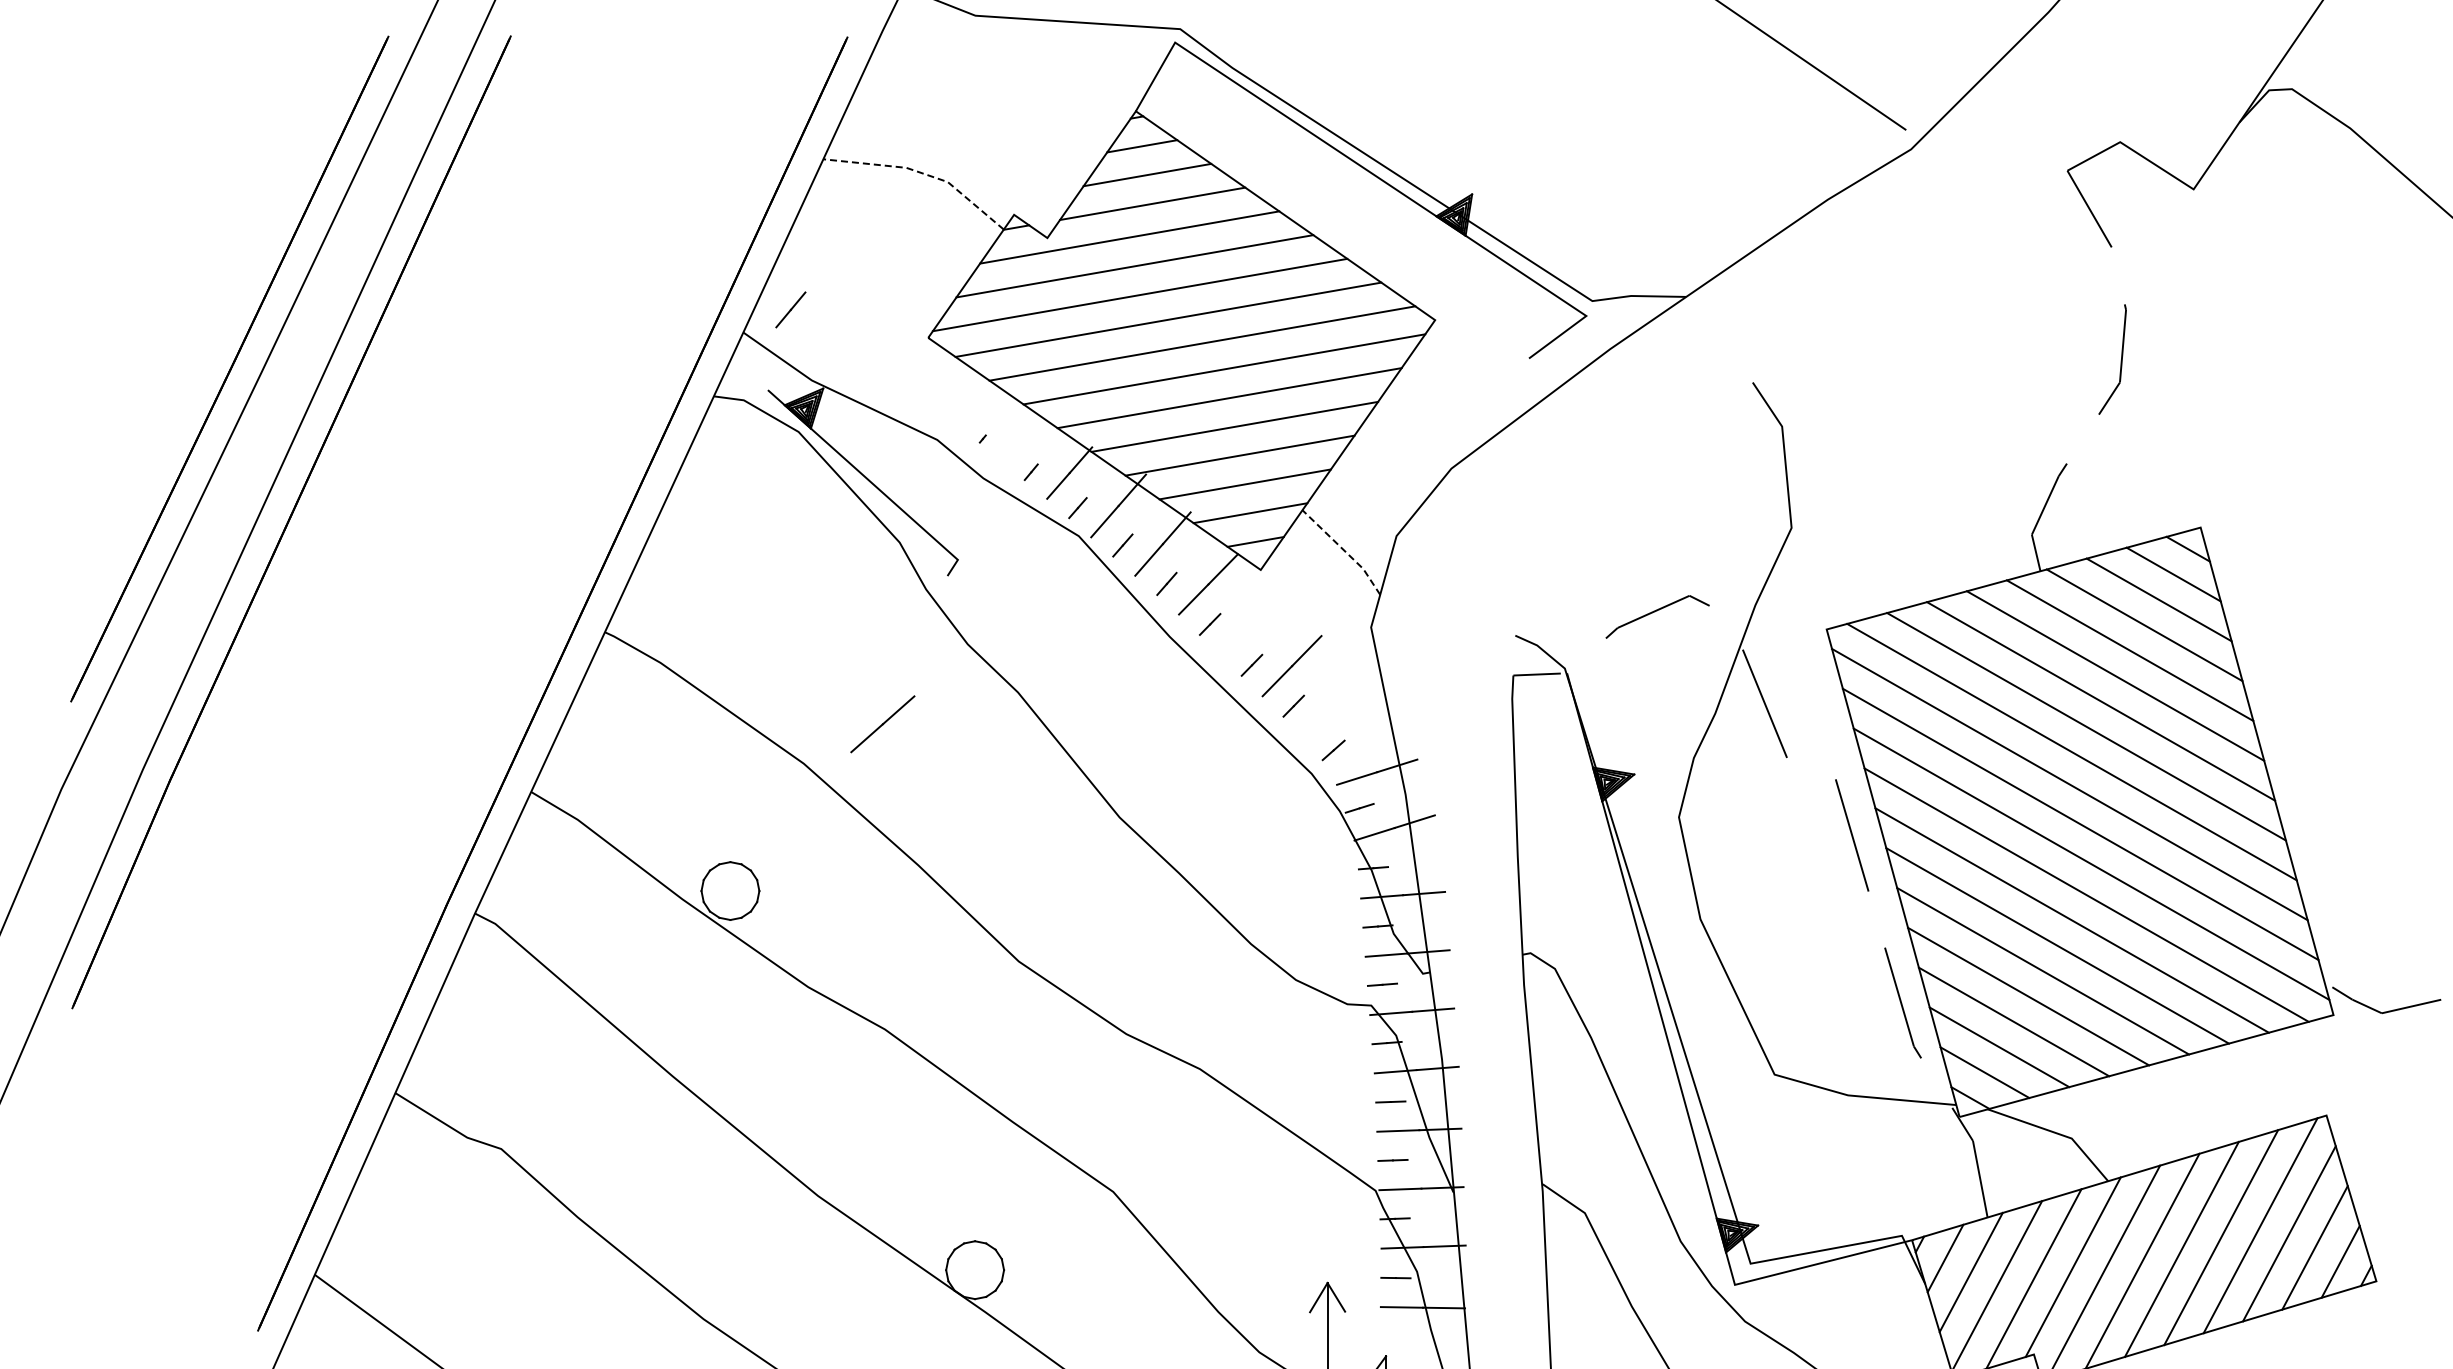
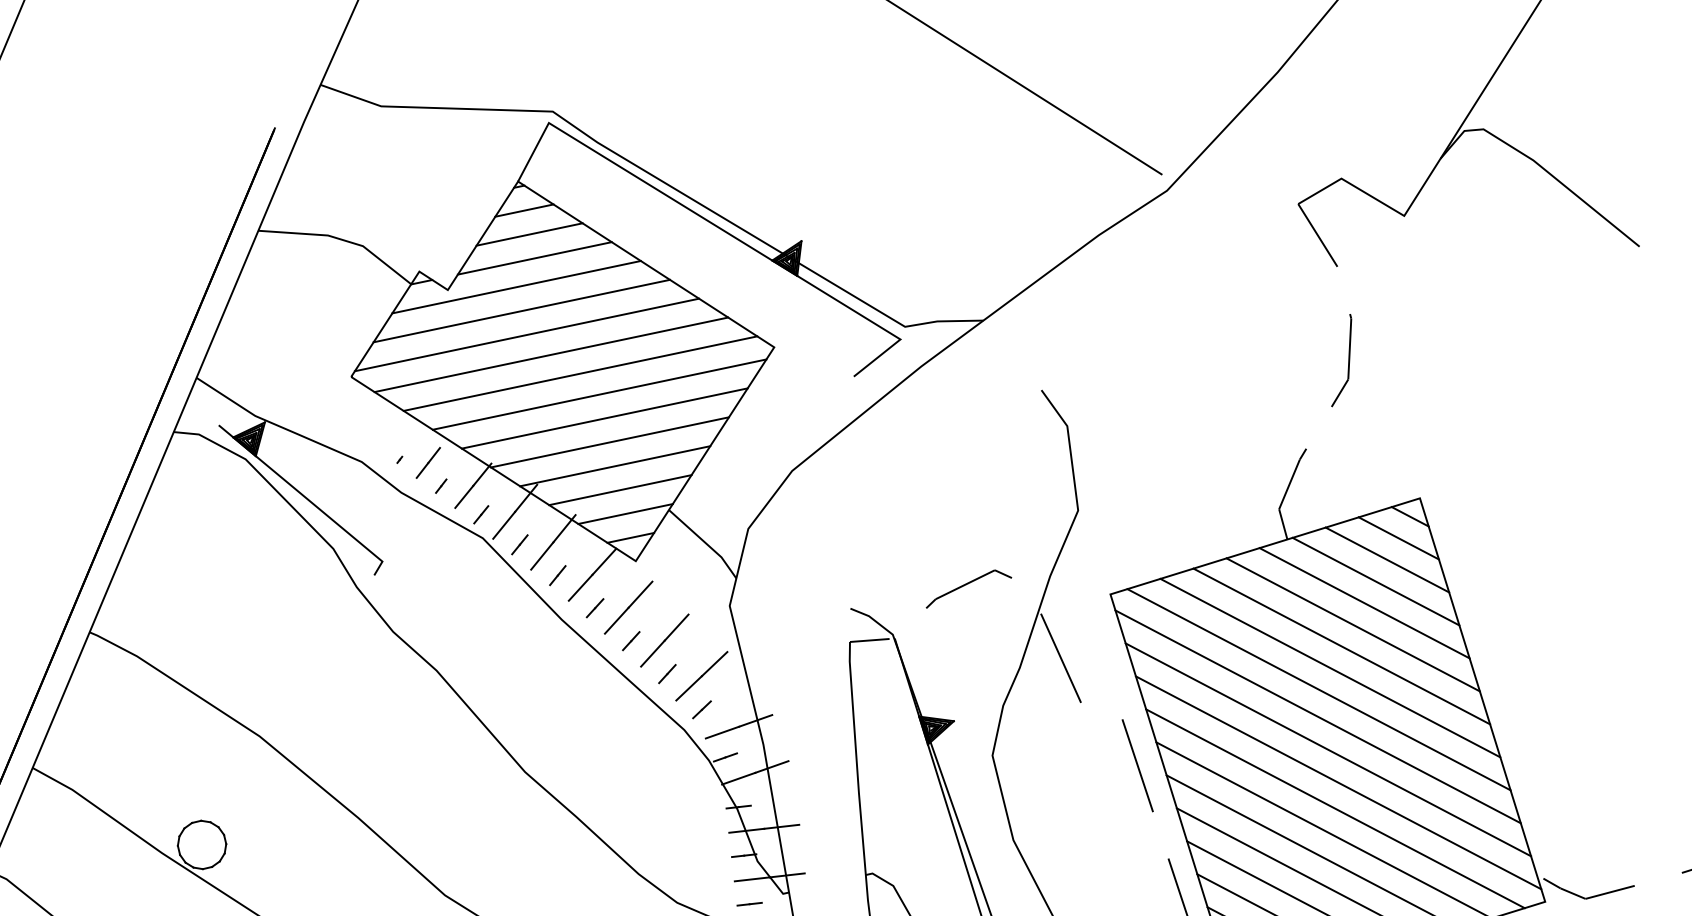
line: (922, 173) -> (341, 239), dashed -> solid
line: (790, 309) -> (428, 462), moved
line: (1344, 550) -> (705, 542), dashed -> solid
line: (1249, 625) -> (628, 607), added
line: (882, 724) -> (701, 676), moved

